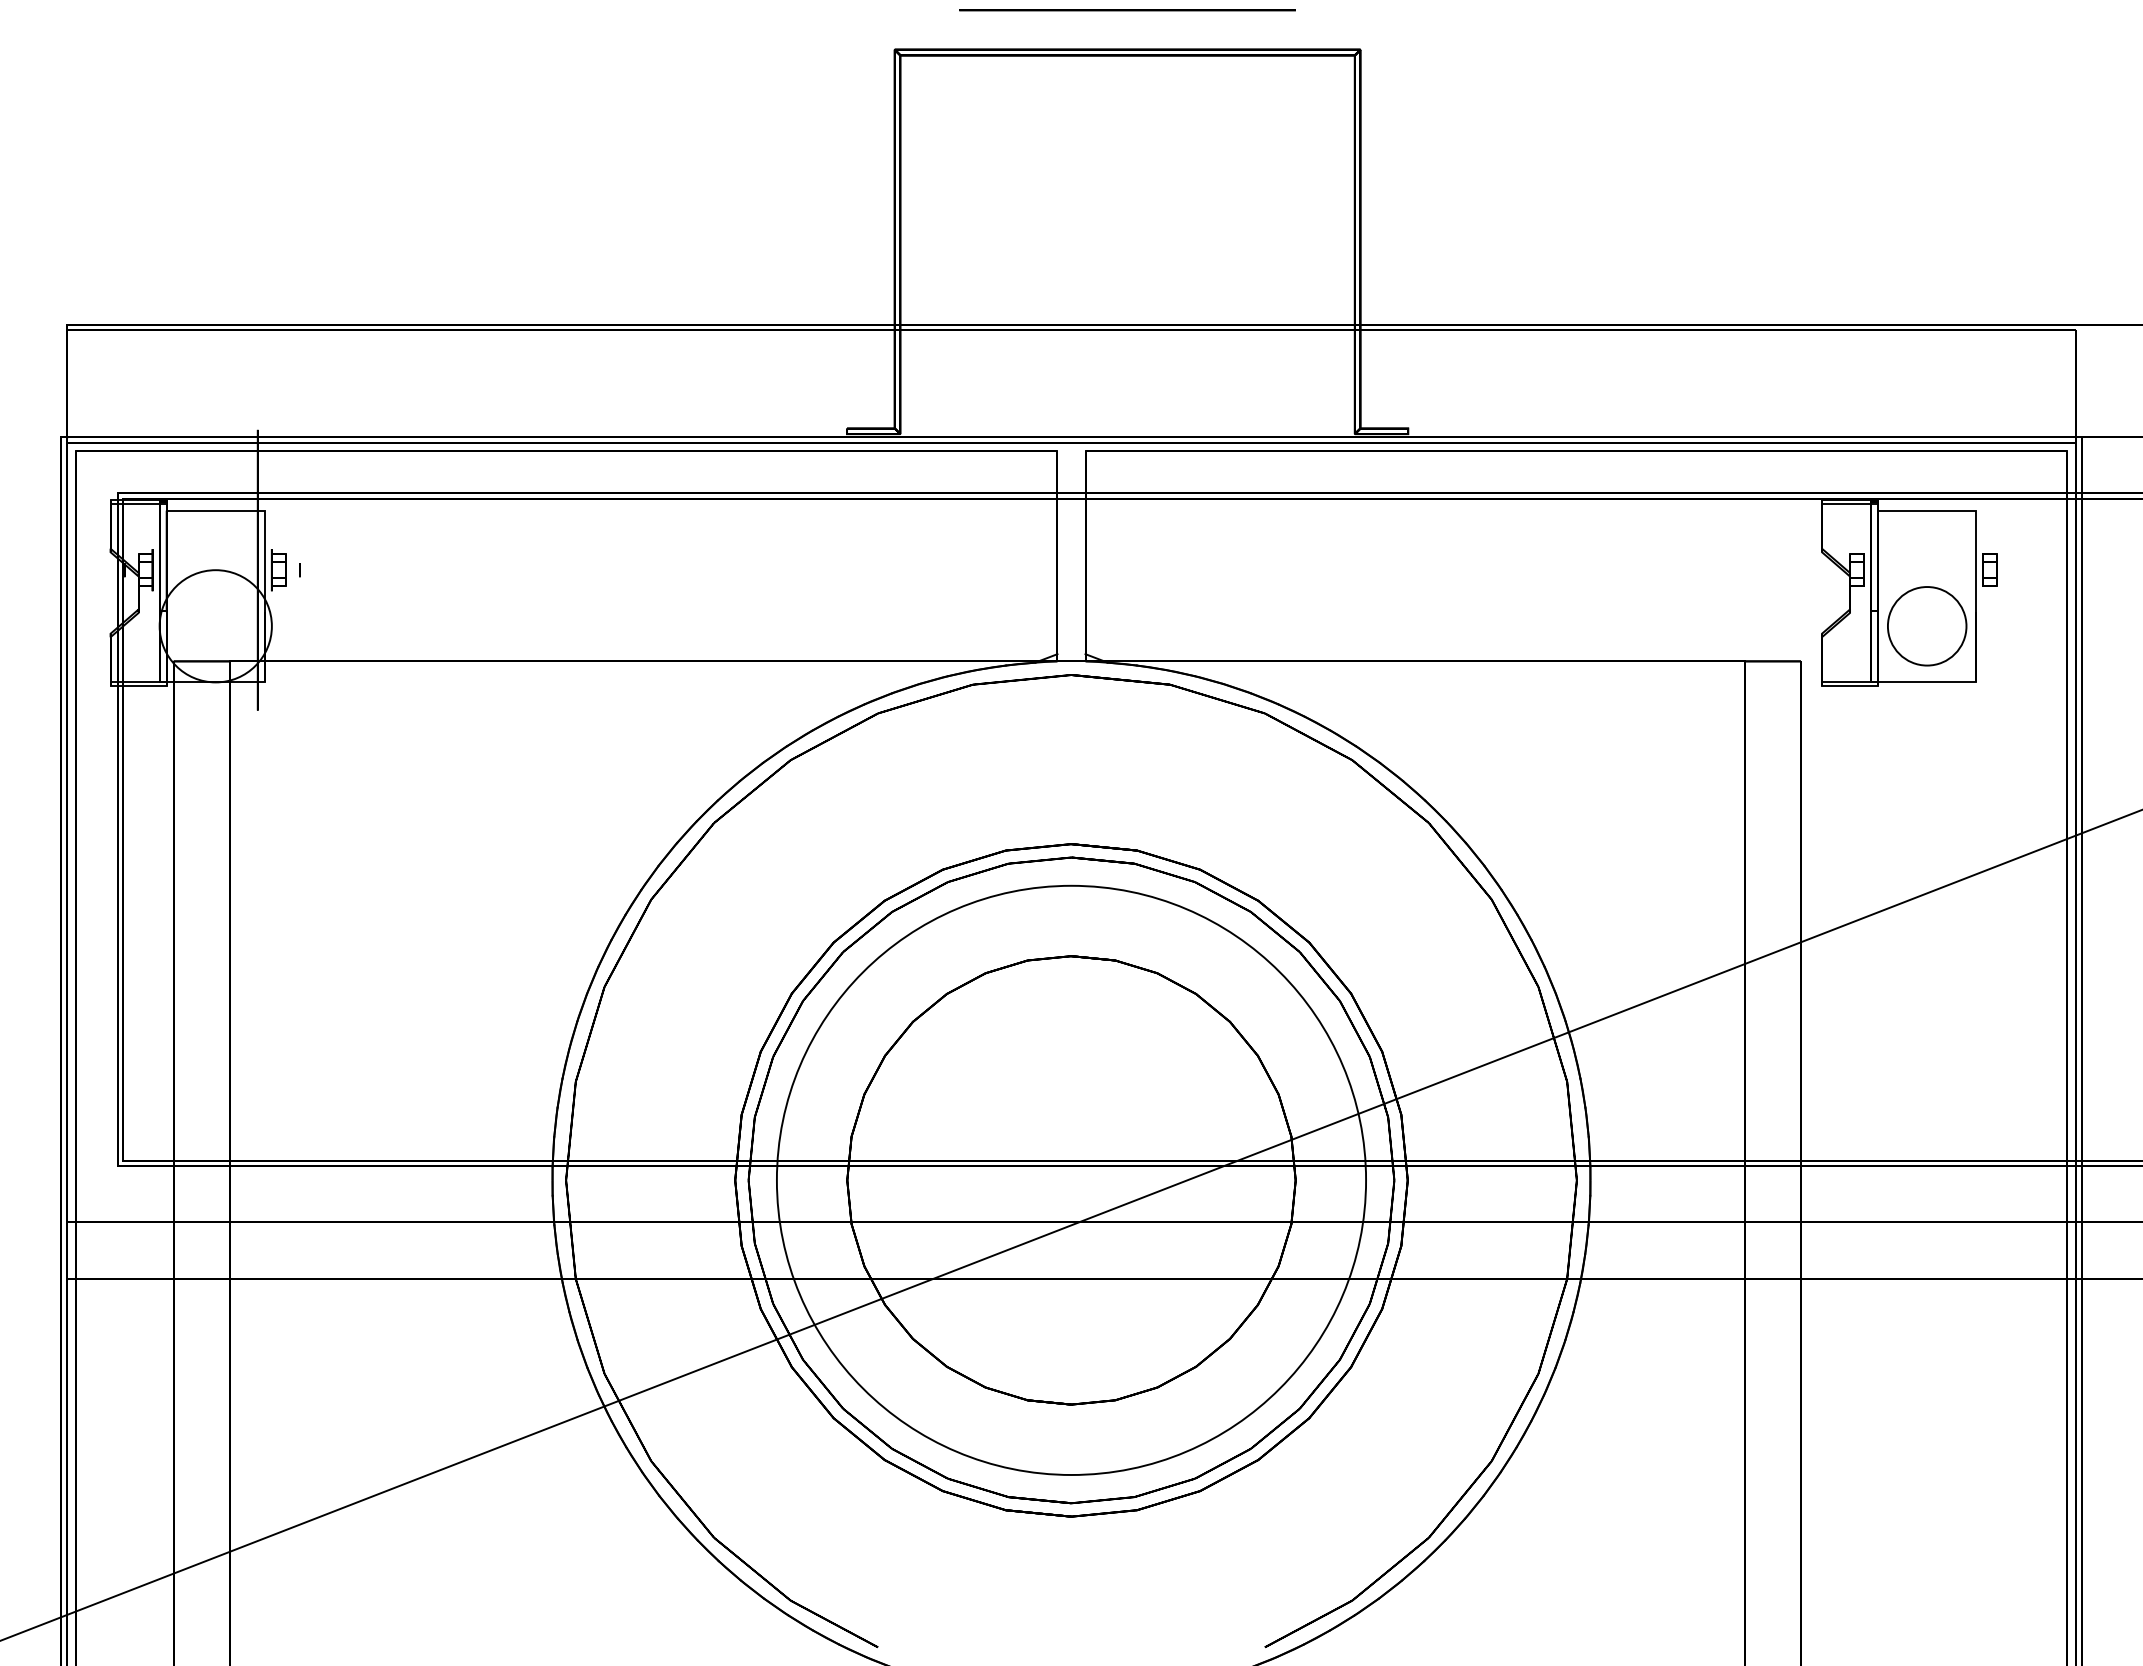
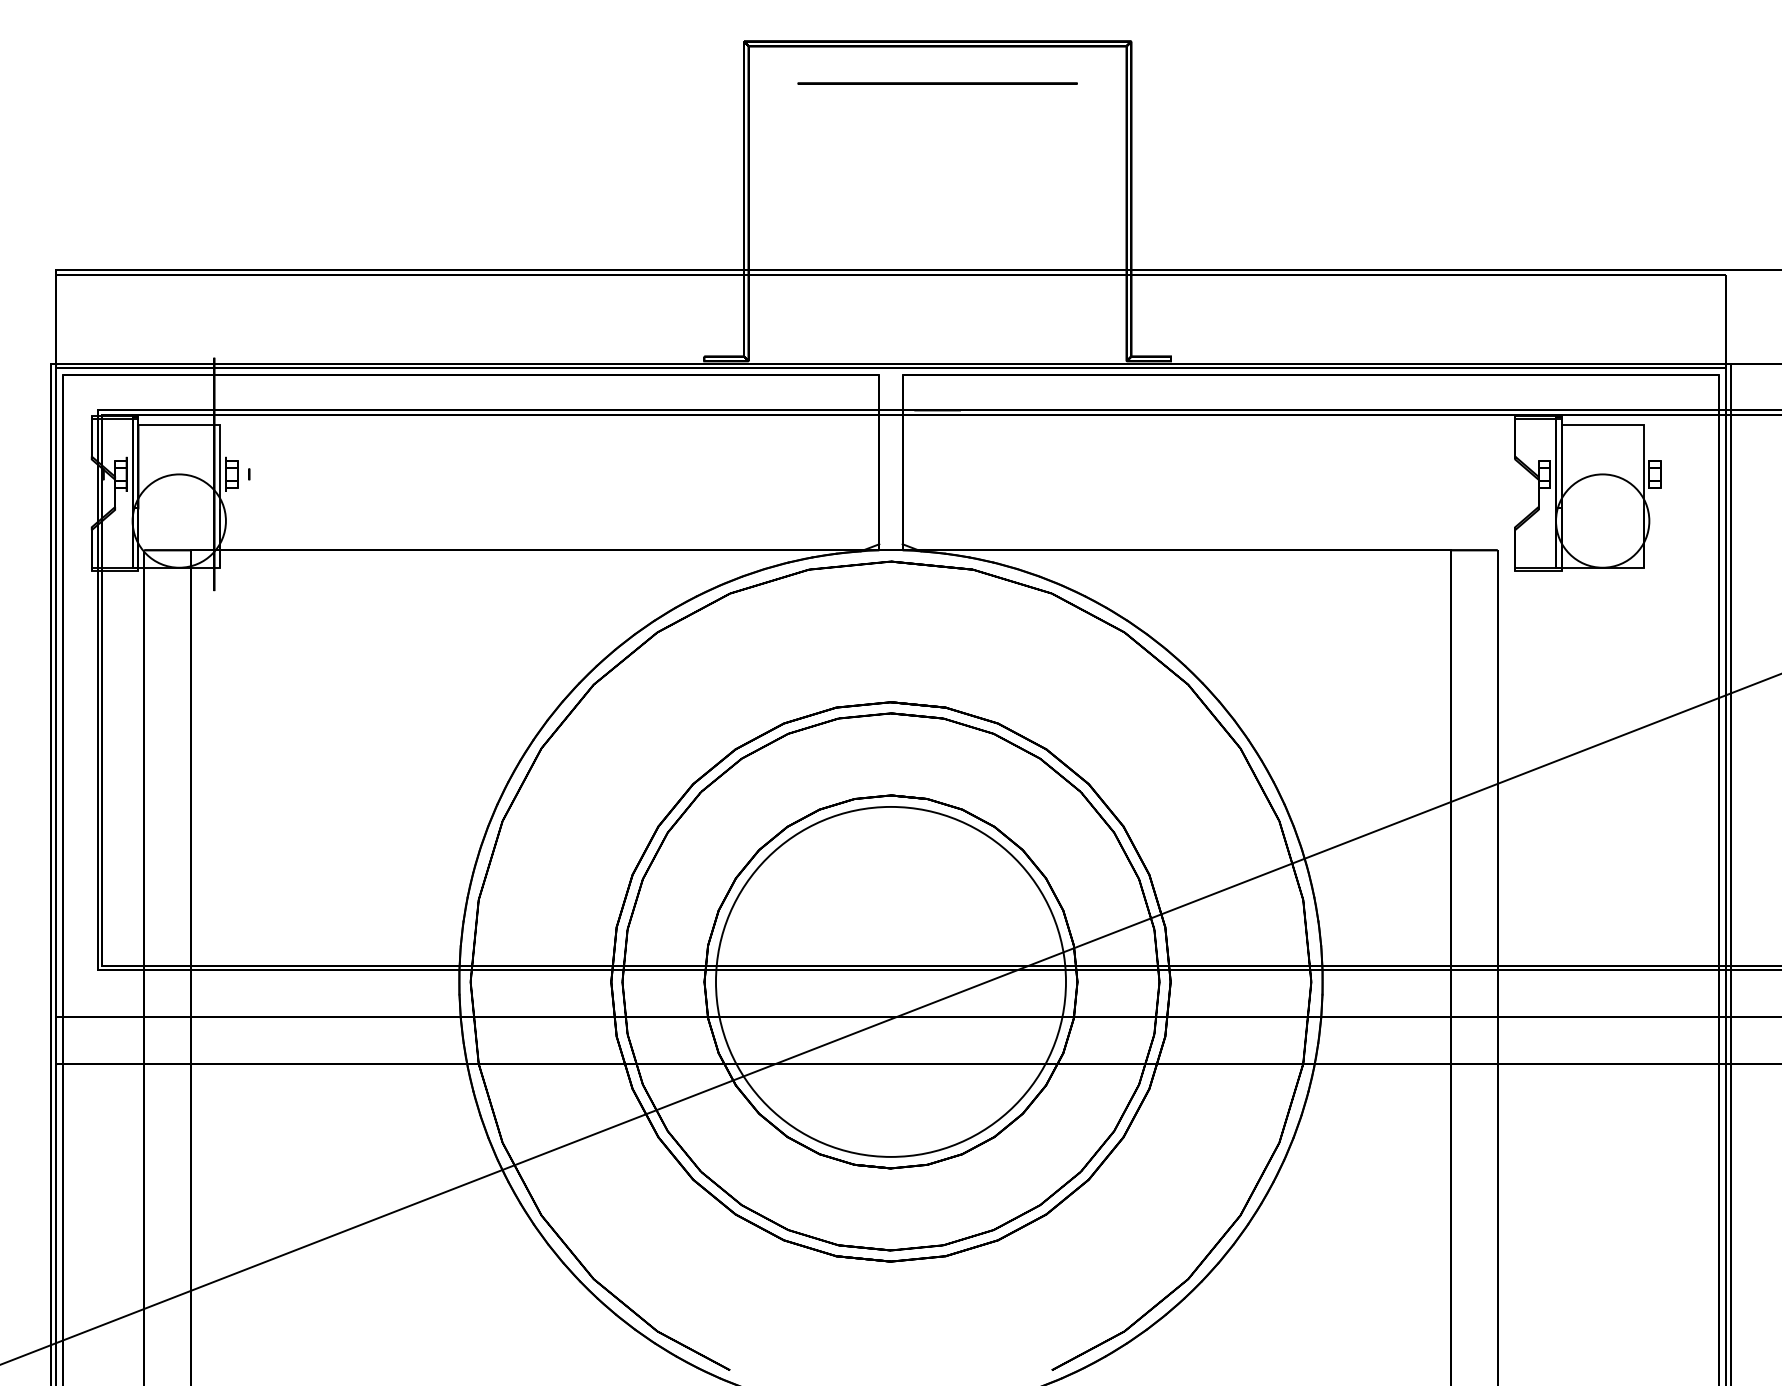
circle: (1127, 10) -> (937, 83), moved
circle: (1927, 626) -> (1602, 521), size x1.43
circle: (1071, 1179) -> (891, 981), size x0.71

